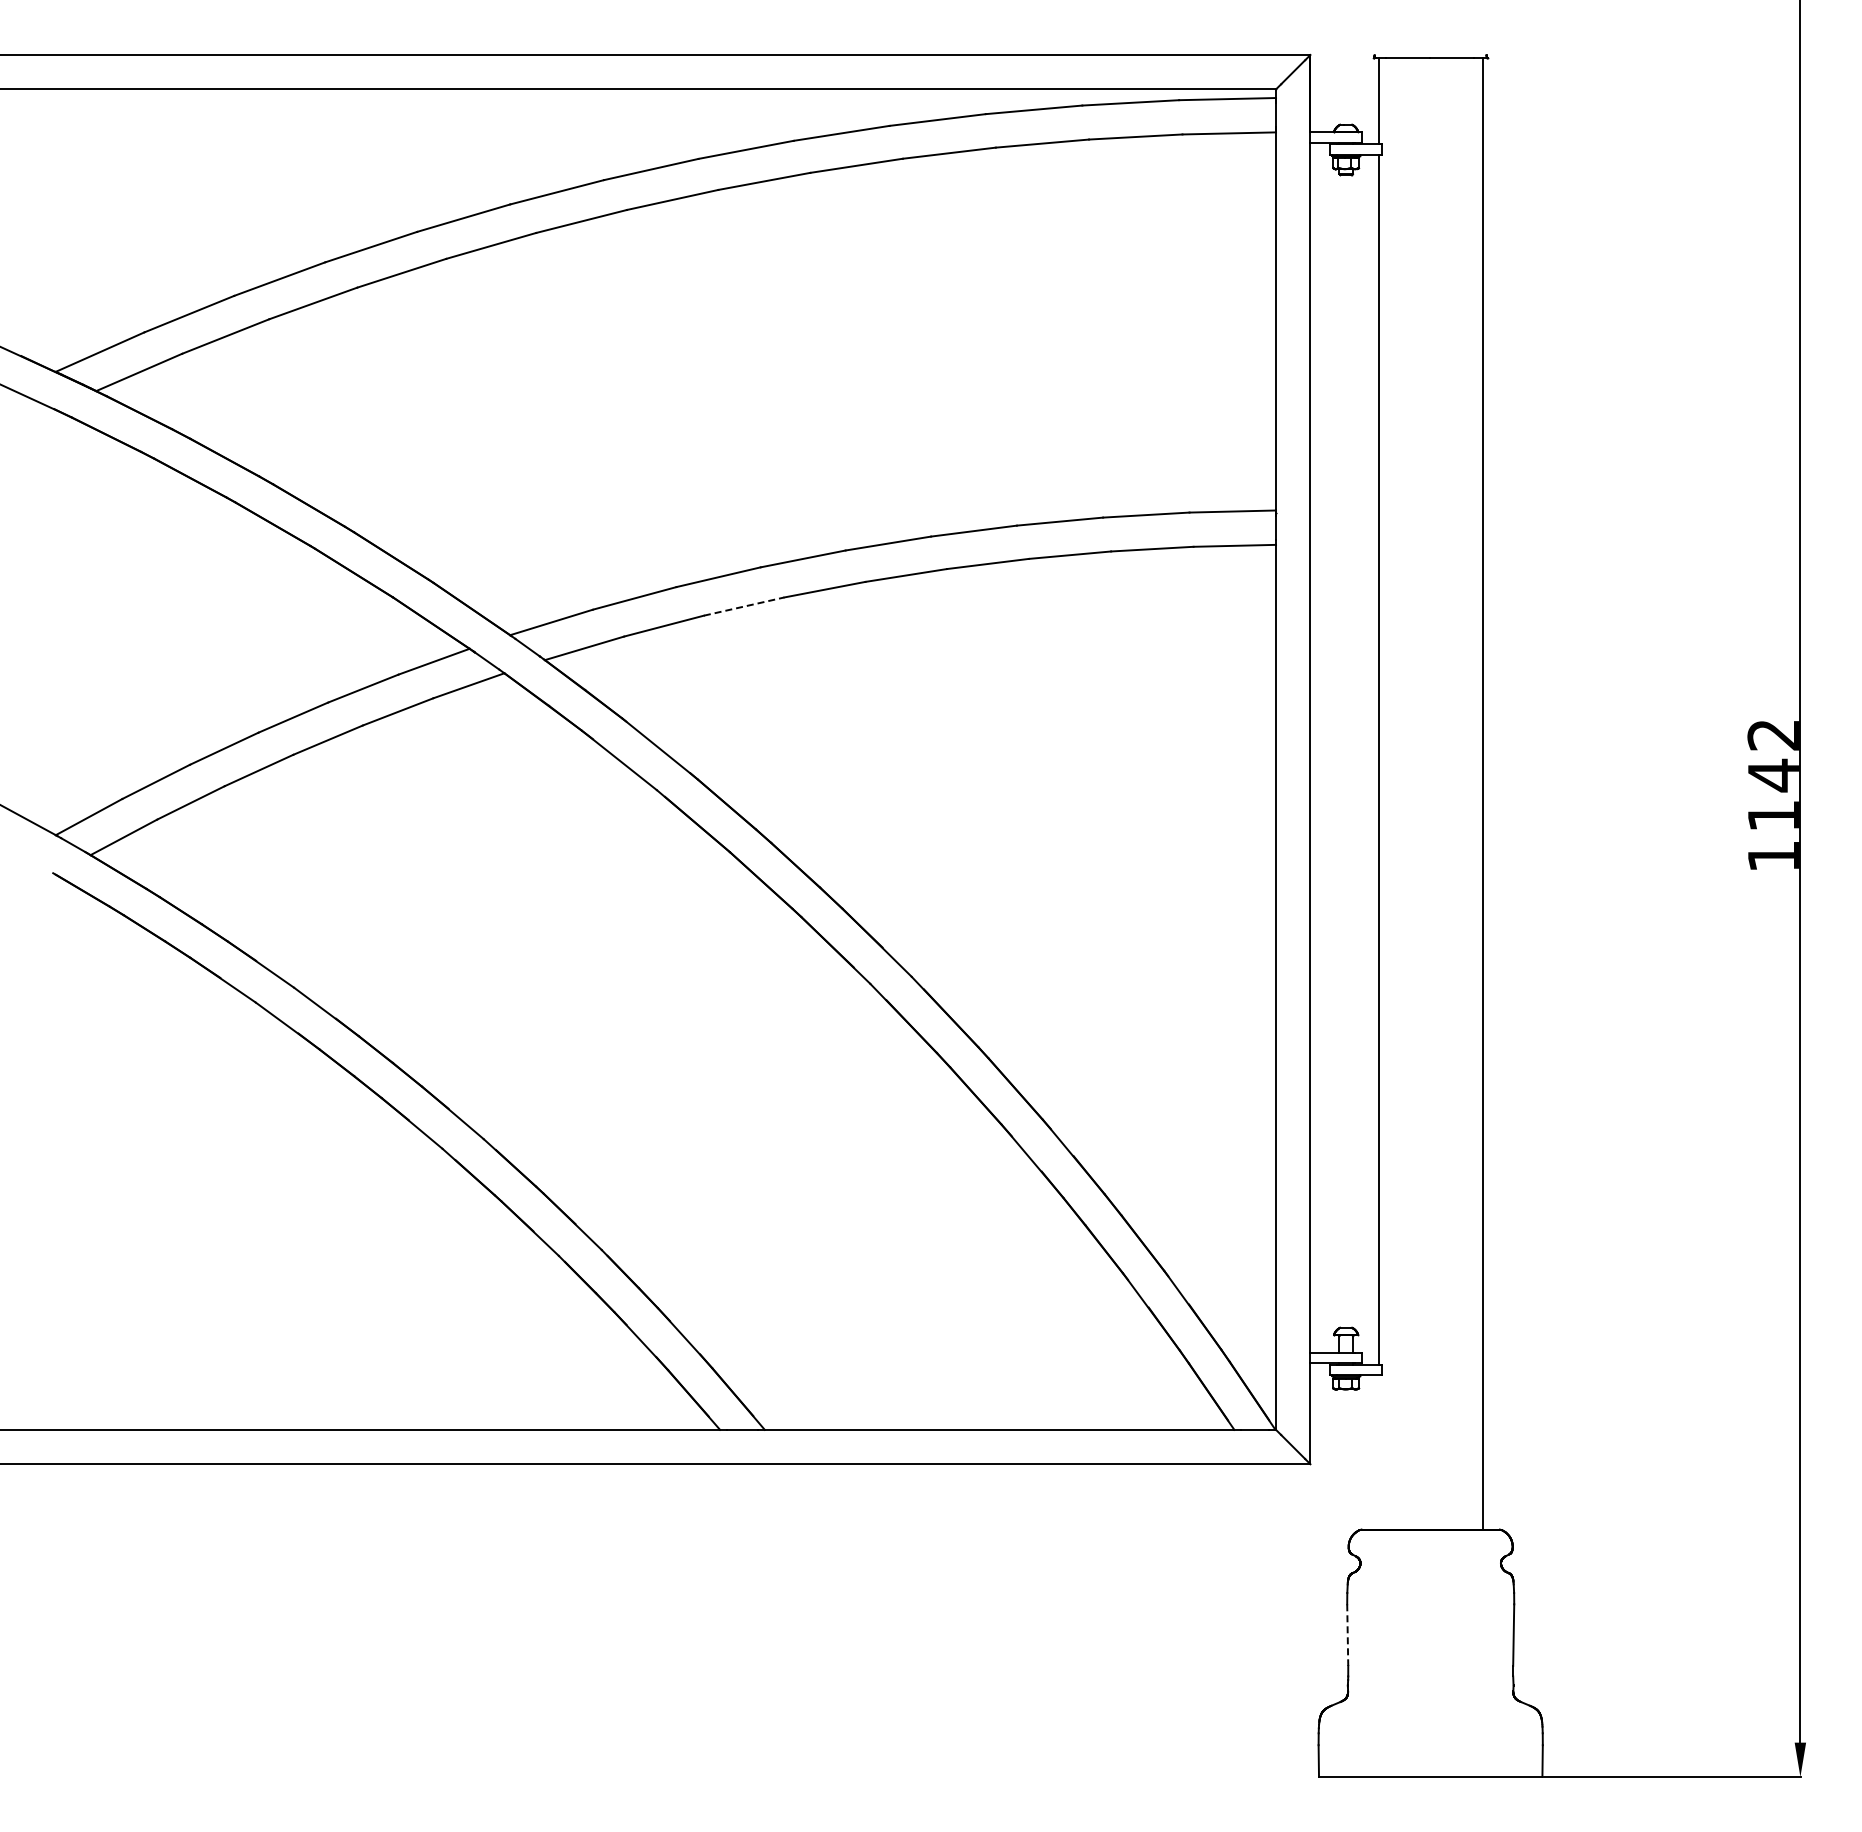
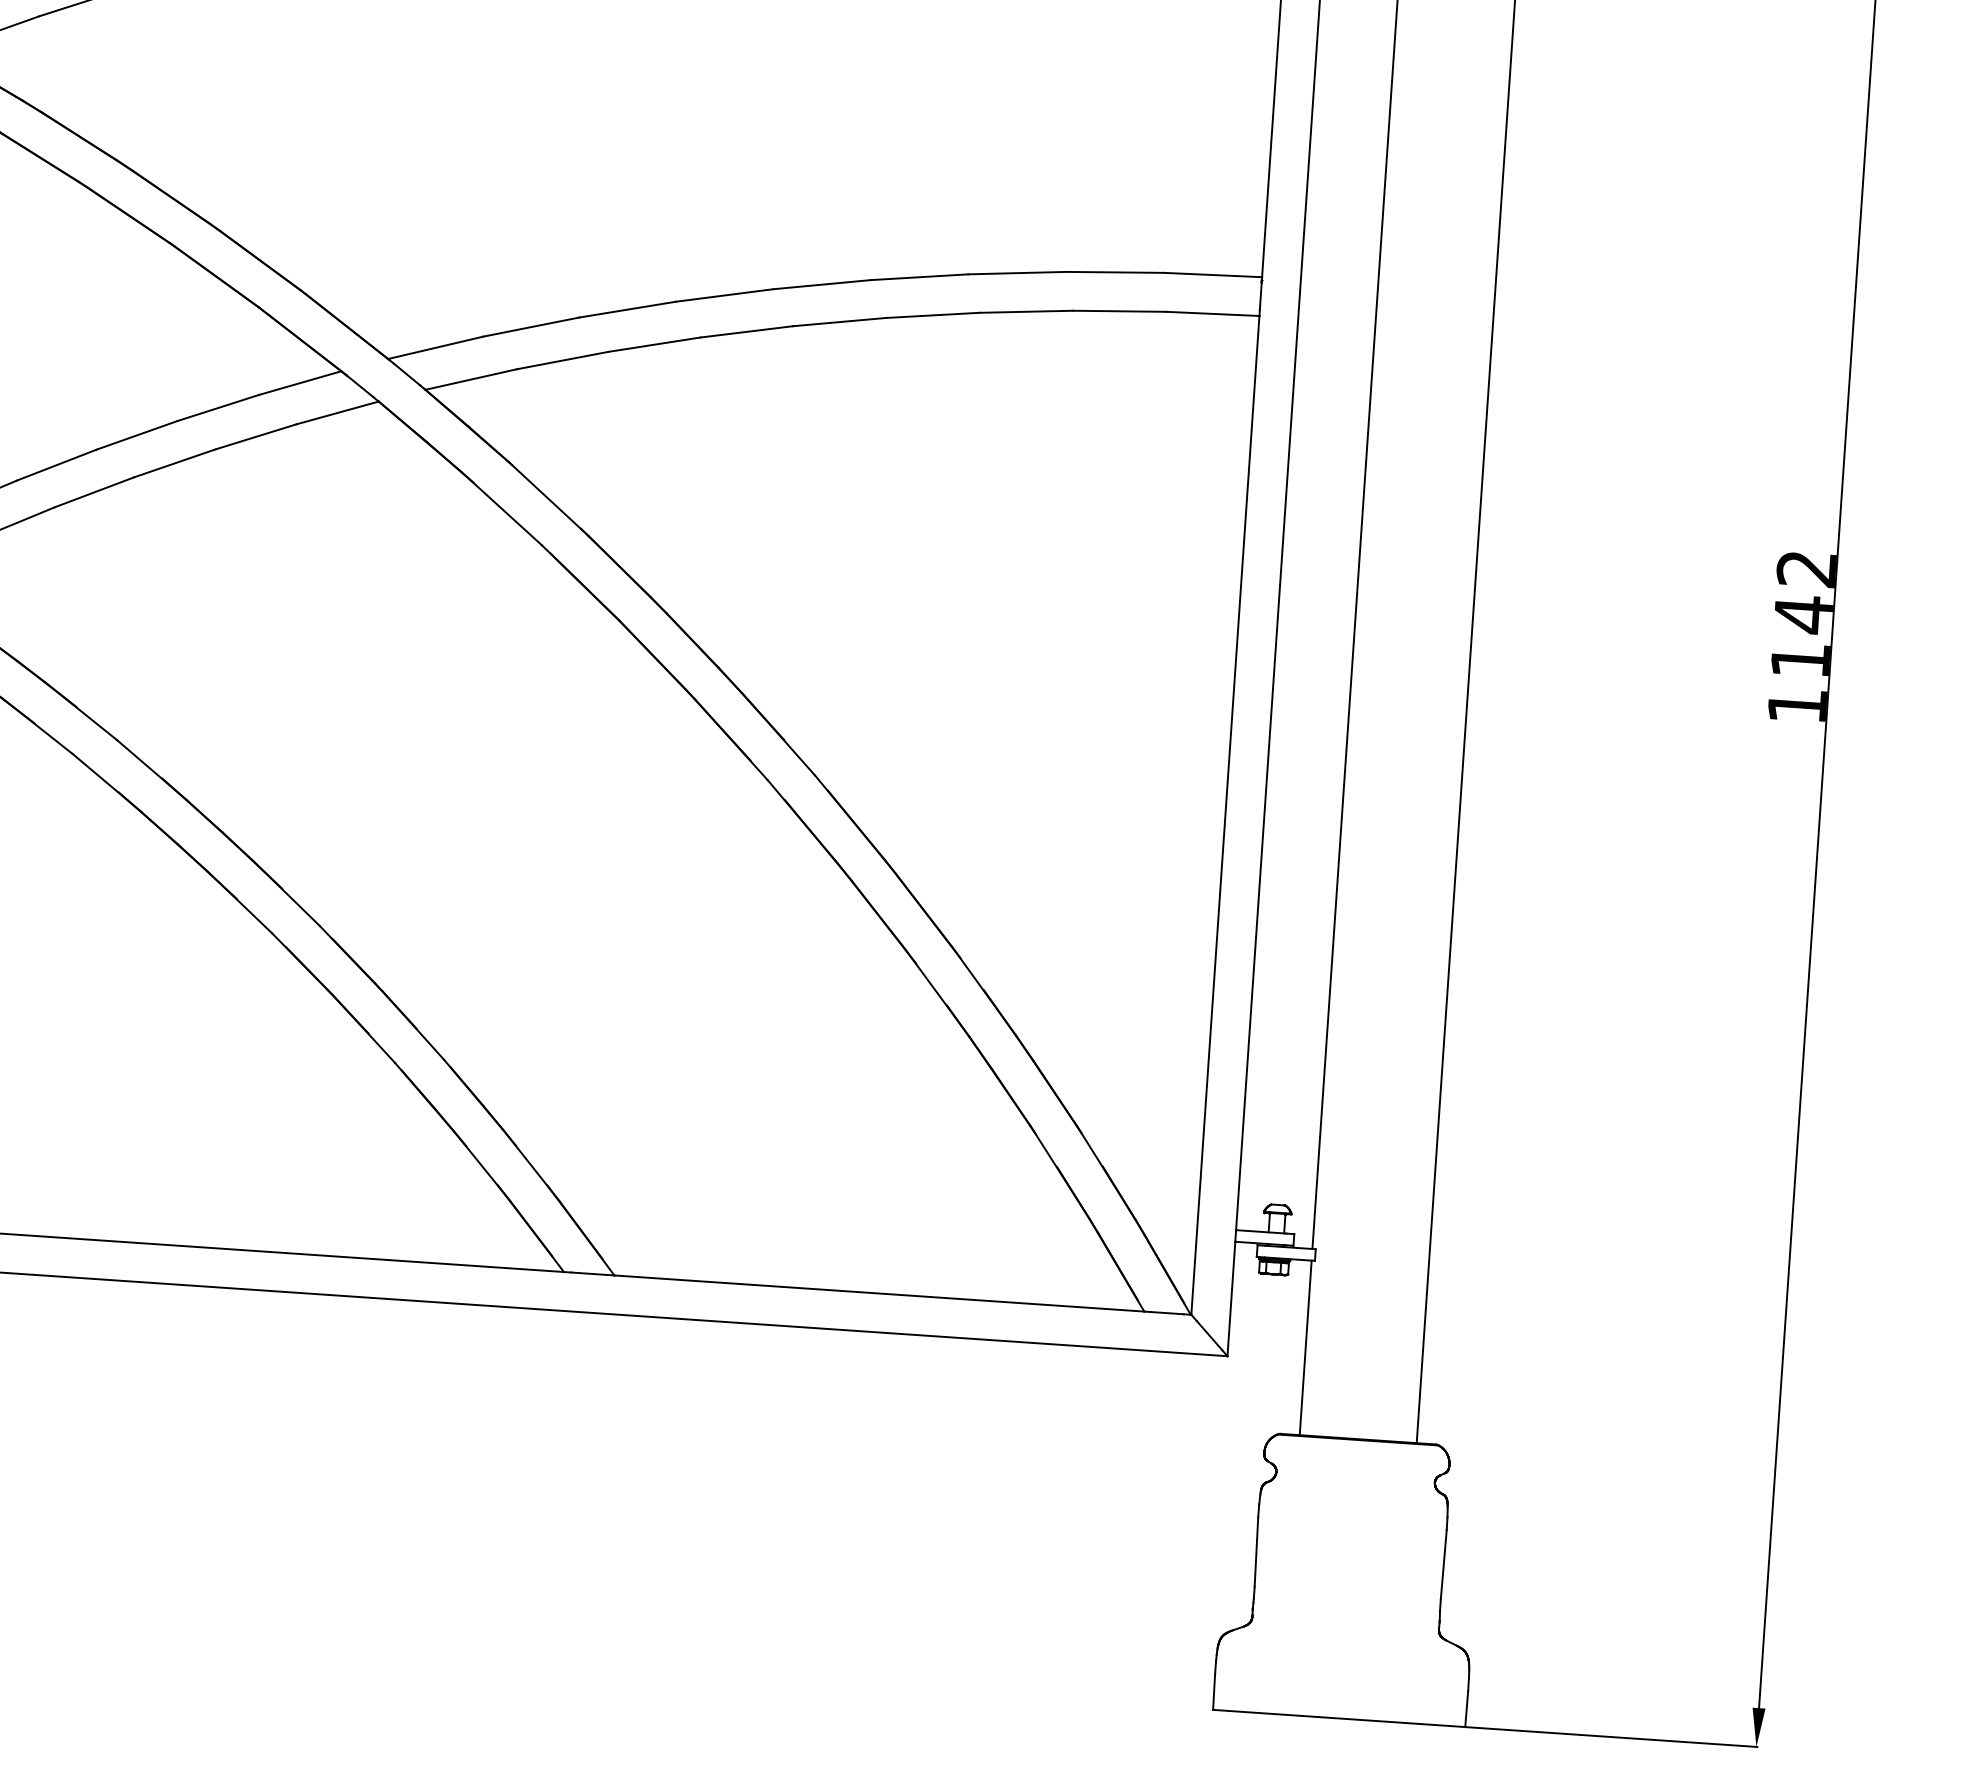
line: (744, 606) -> (654, 344), dashed -> solid
line: (1378, 1451) -> (1305, 1347), added
line: (1347, 1635) -> (1256, 1552), dashed -> solid

